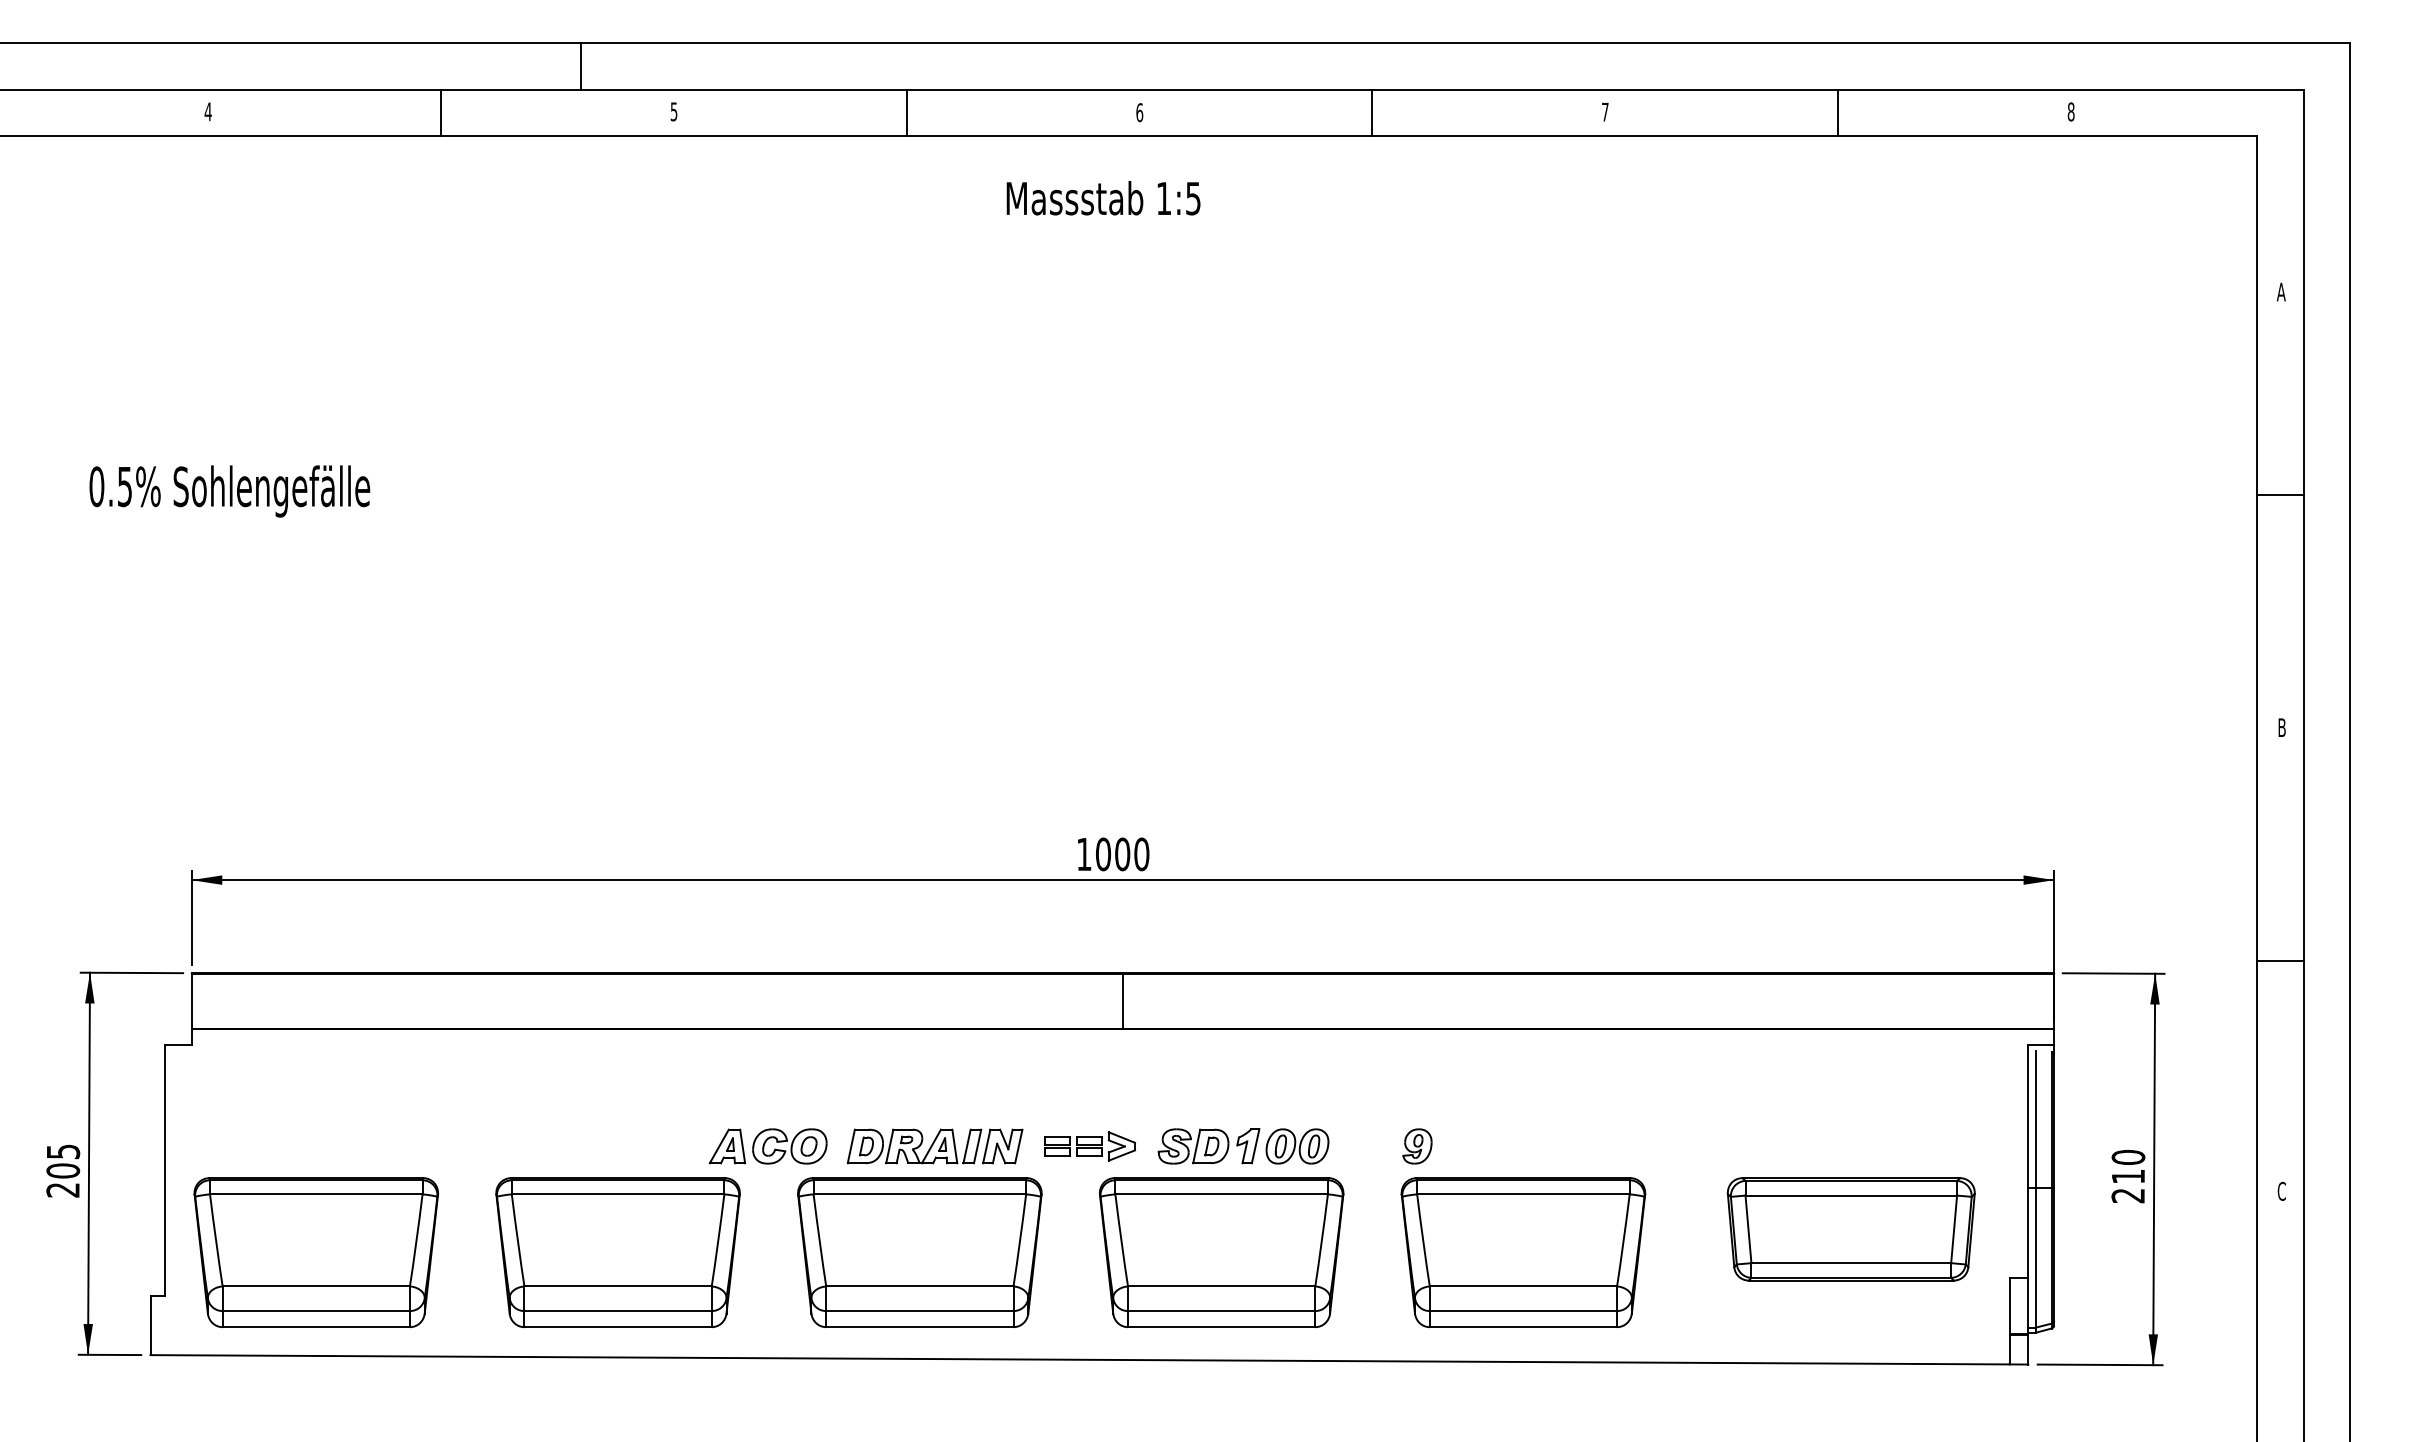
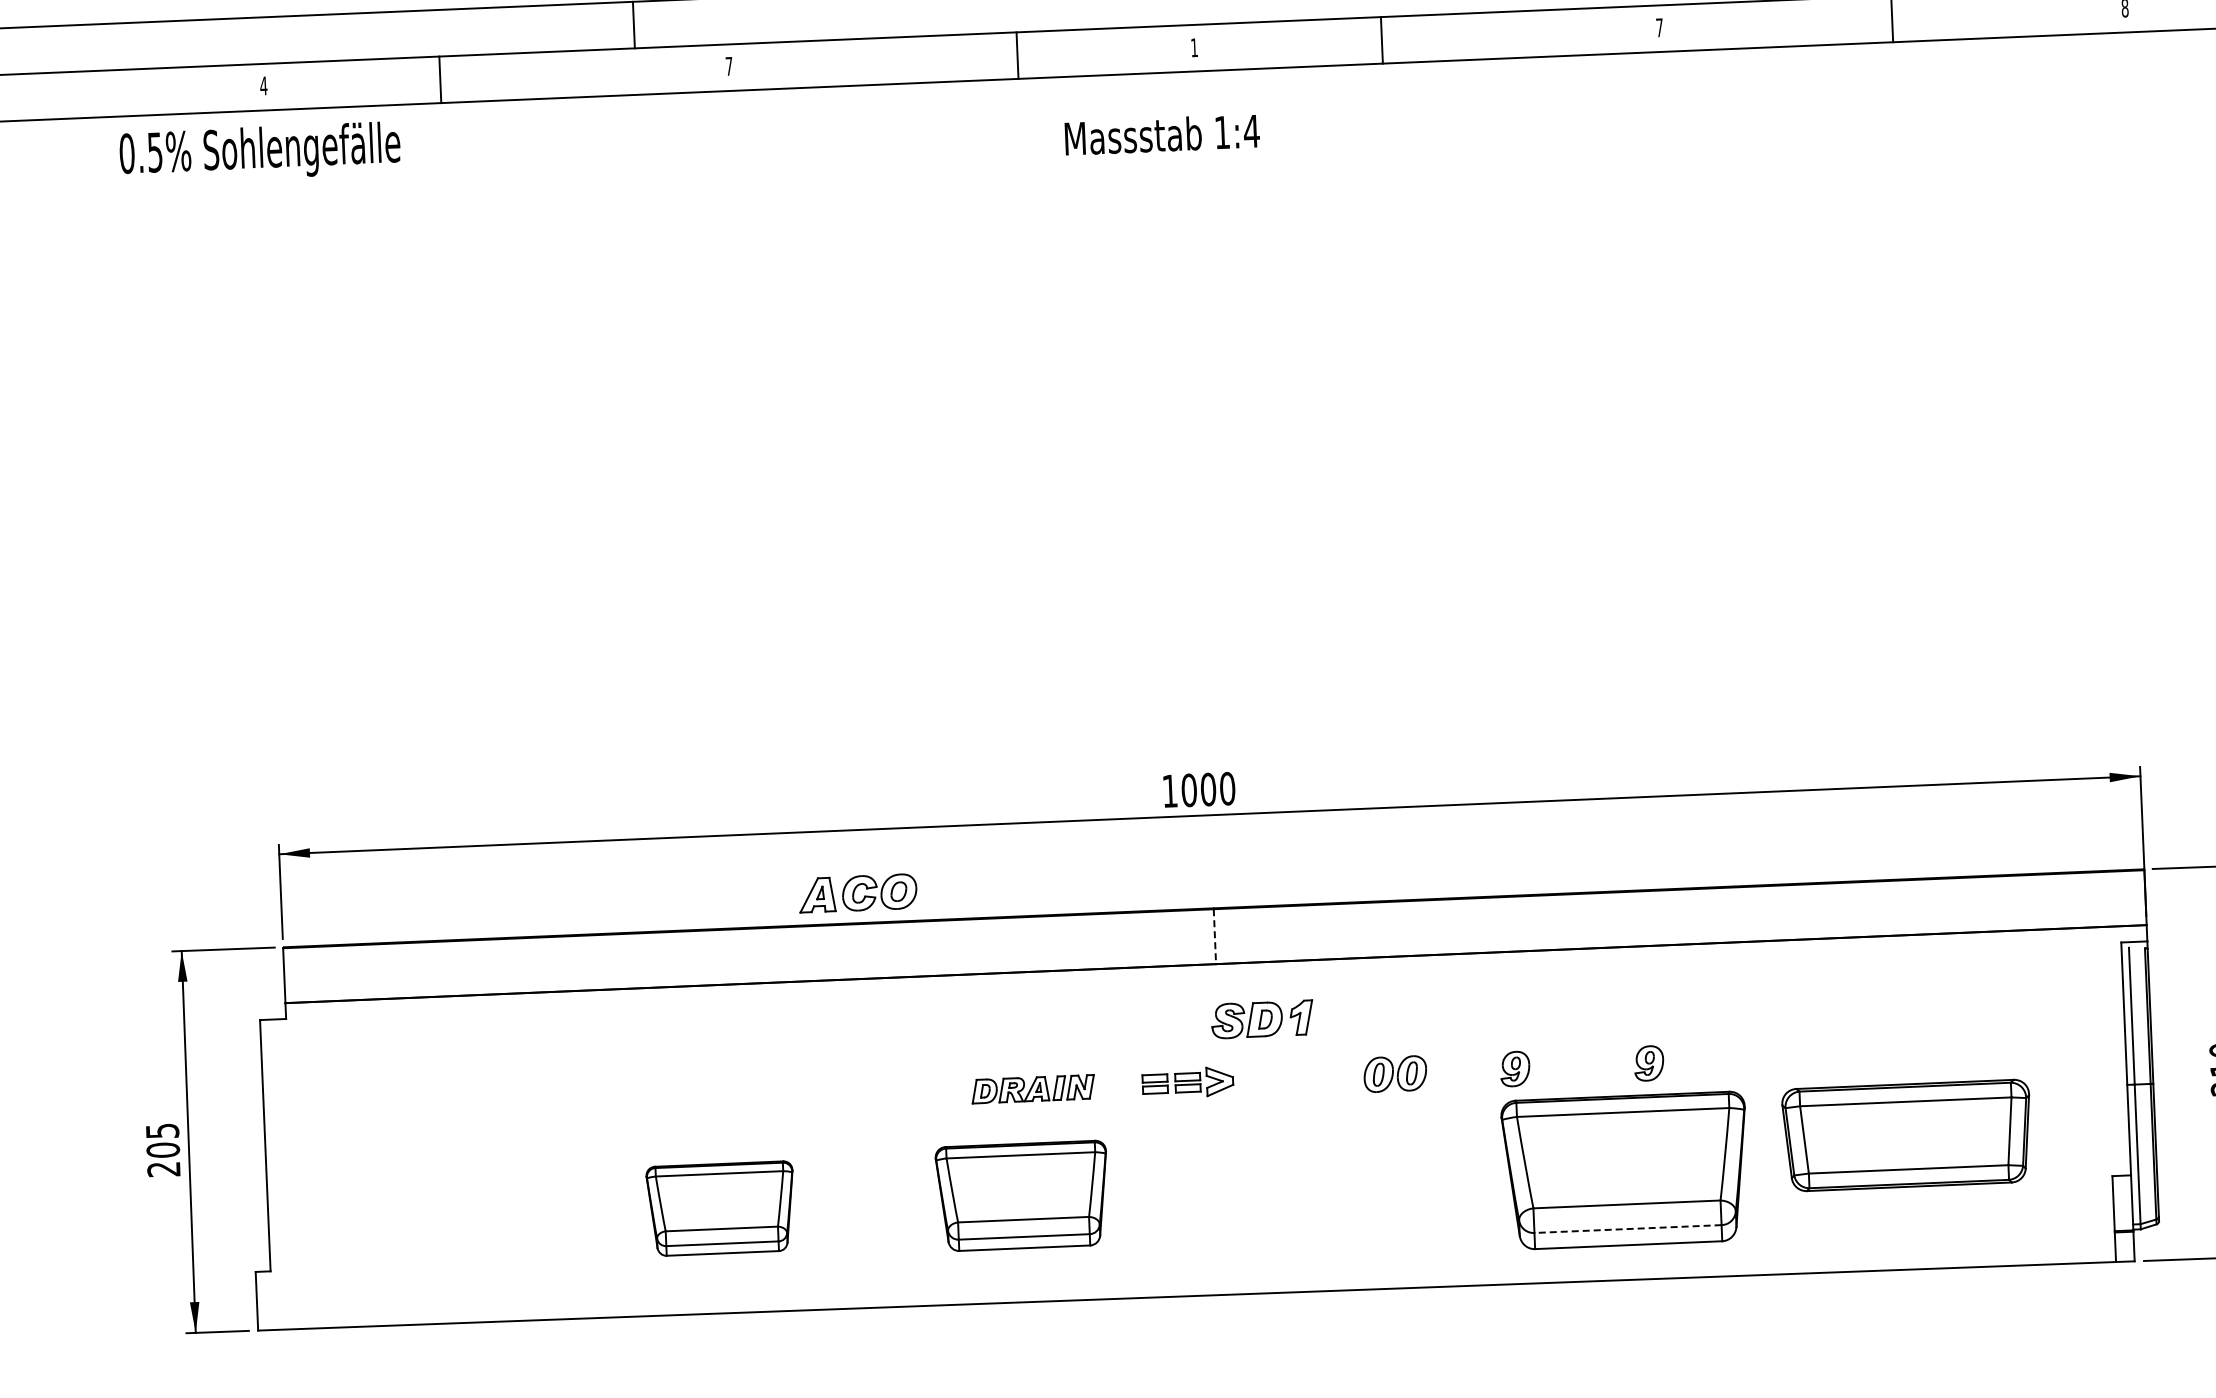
text: (673, 111) -> (728, 66), 5 -> 7
line: (440, 112) -> (439, 79), moved
line: (906, 112) -> (1017, 55), moved
text: (1139, 112) -> (1194, 47), 6 -> 1
line: (1372, 112) -> (1382, 39), moved
text: (1193, 198) -> (1251, 131), 1:5 -> 1:4
text: (229, 491) -> (259, 152), moved
line: (1122, 1002) -> (1214, 937), solid -> dashed
part: (767, 1146) -> (857, 893), moved
part: (934, 1146) -> (1032, 1089), size x0.7
part: (1208, 1146) -> (1262, 1019), moved
part: (1551, 1146) -> (1649, 1063), added
part: (1850, 1229) -> (1906, 1135), moved
part: (315, 1252) -> (418, 1221), removed
part: (617, 1252) -> (720, 1208), size x0.6
part: (919, 1252) -> (1022, 1195), size x0.7
part: (1221, 1252) -> (1323, 1183), removed
line: (1523, 1311) -> (1628, 1229), solid -> dashed

